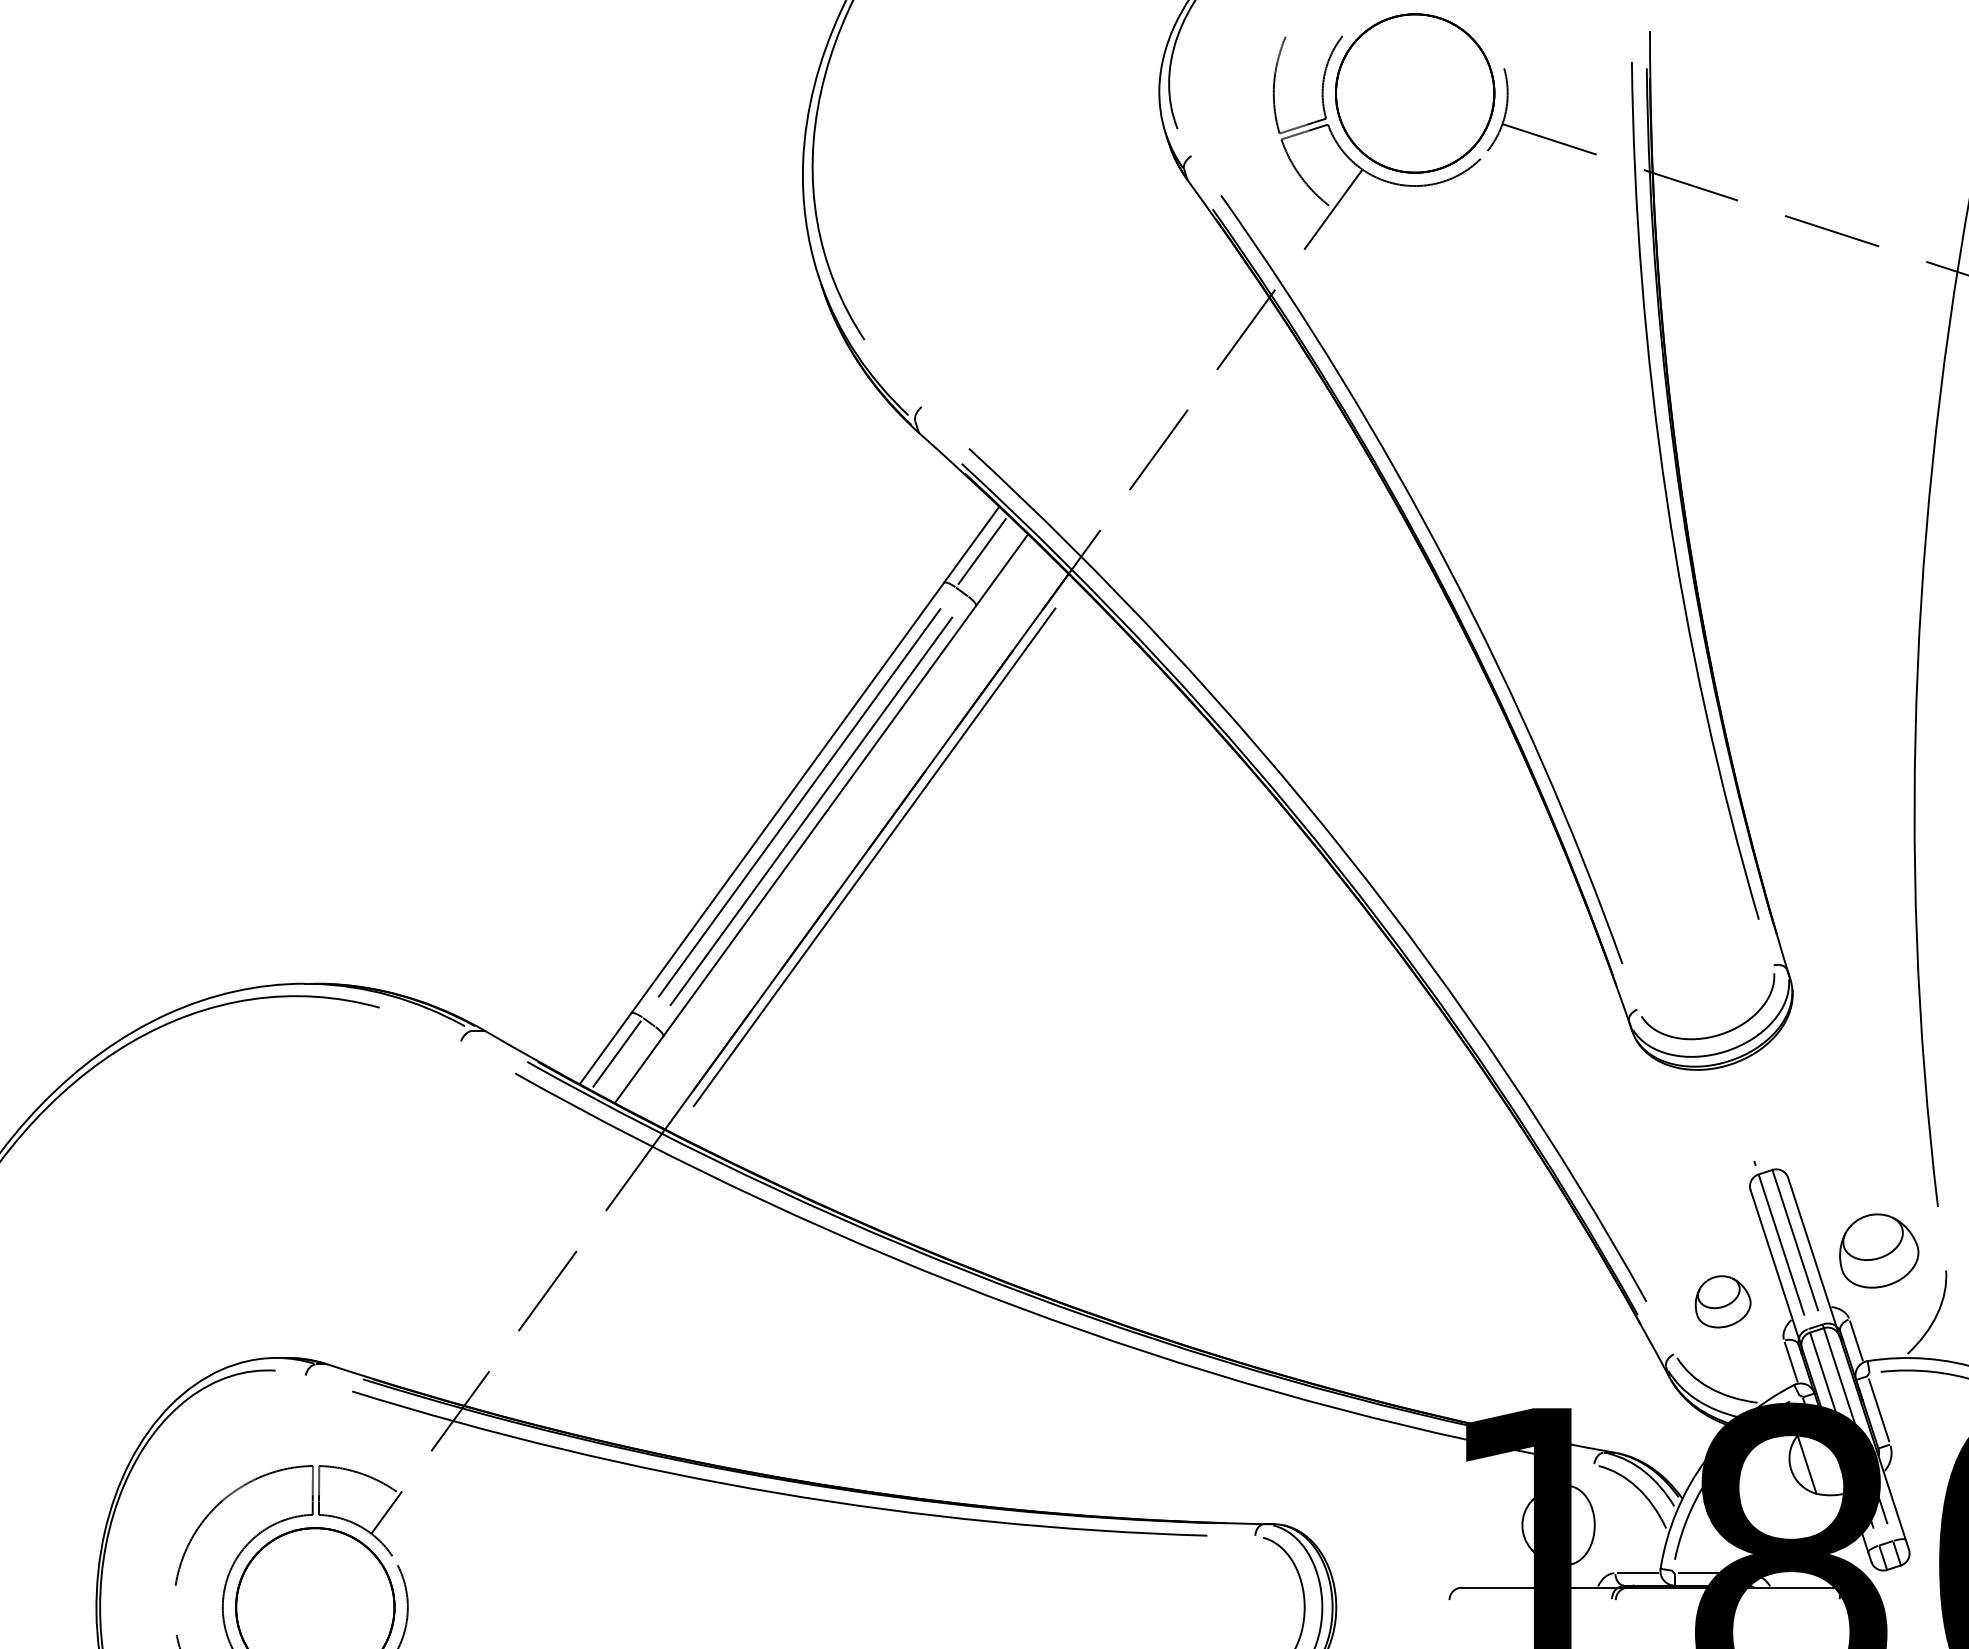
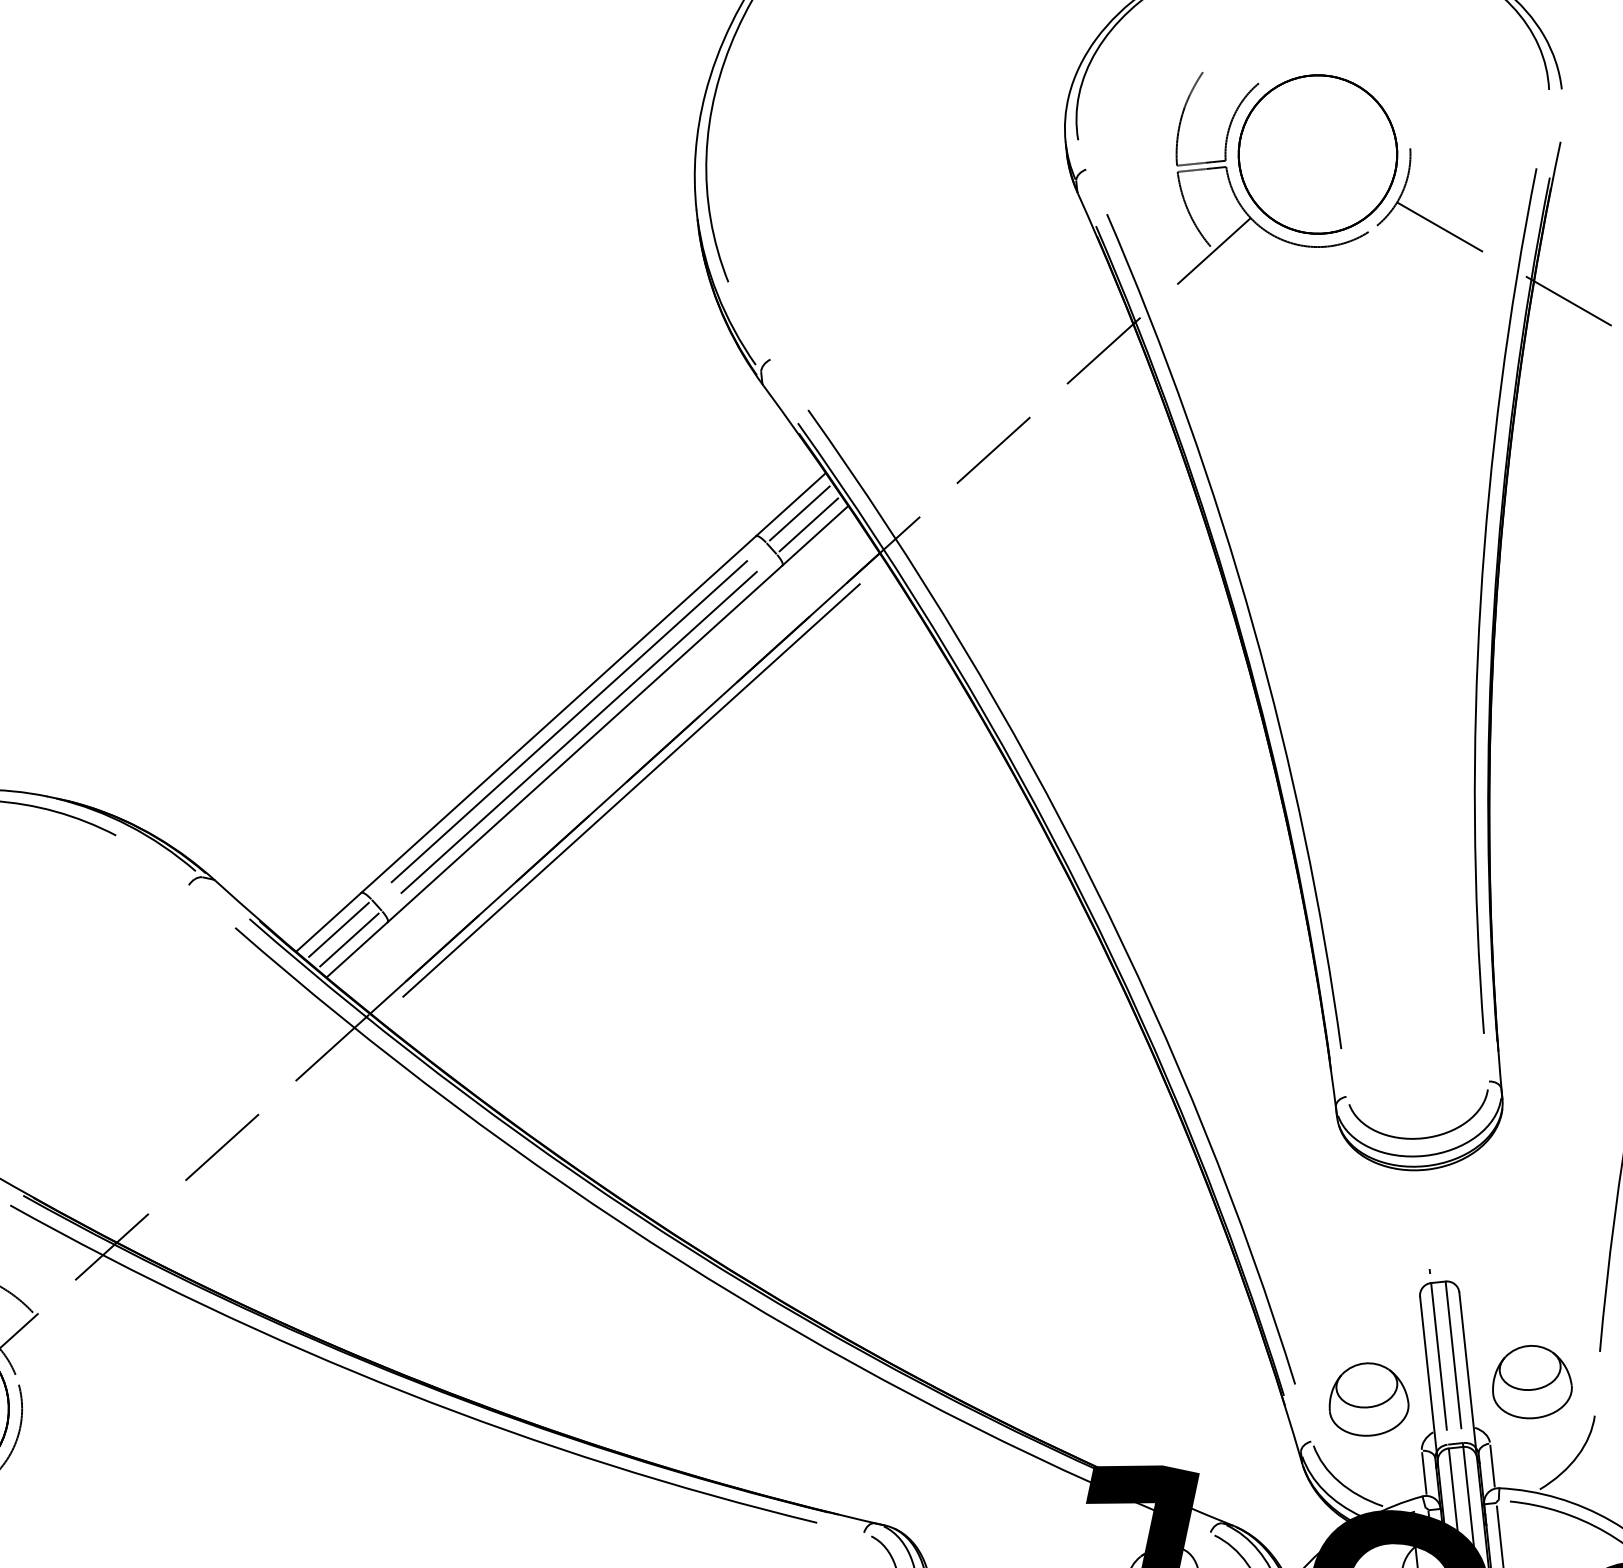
line: (993, 560) -> (809, 524), added
line: (629, 1061) -> (349, 939), added
part: (1723, 1301) -> (1370, 1400), size x1.43

